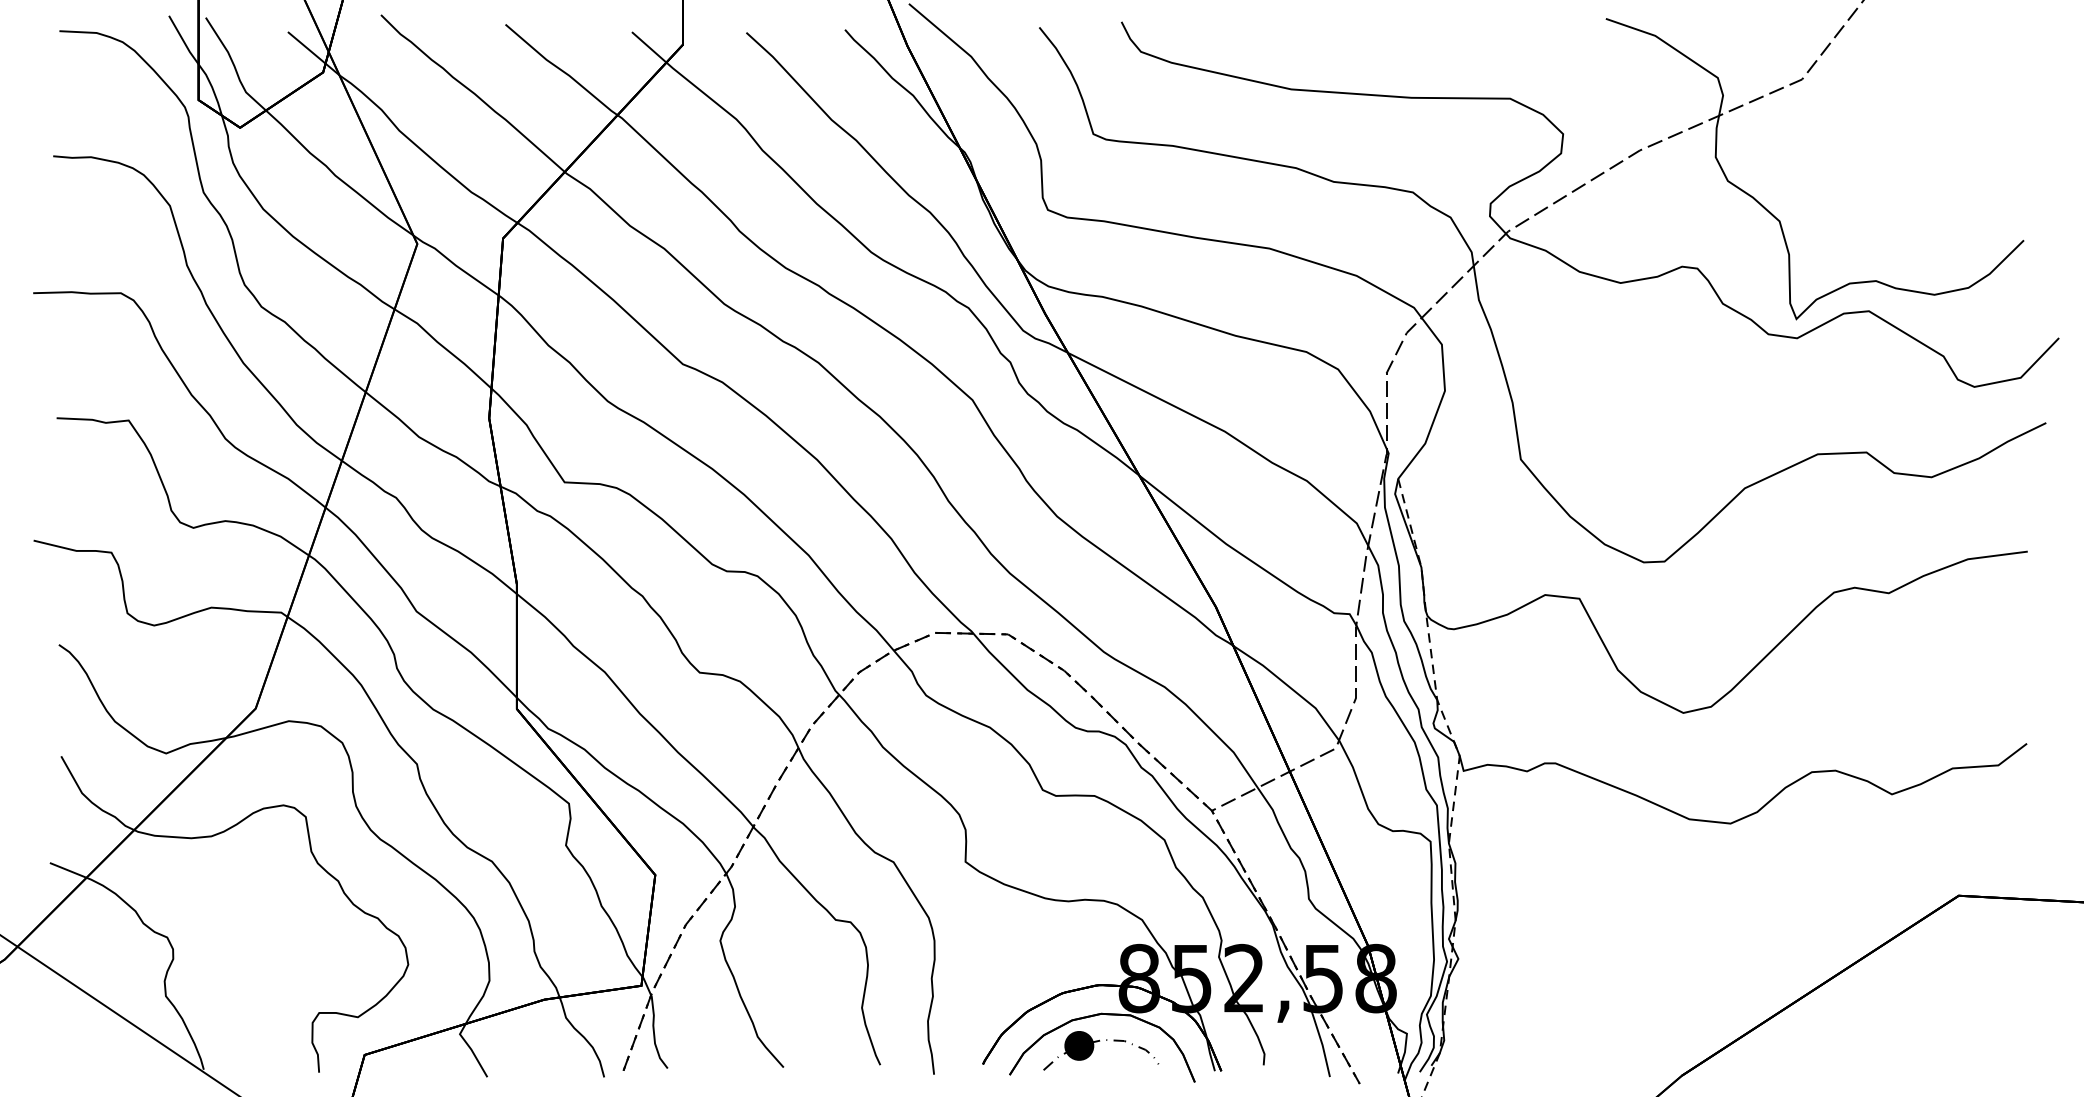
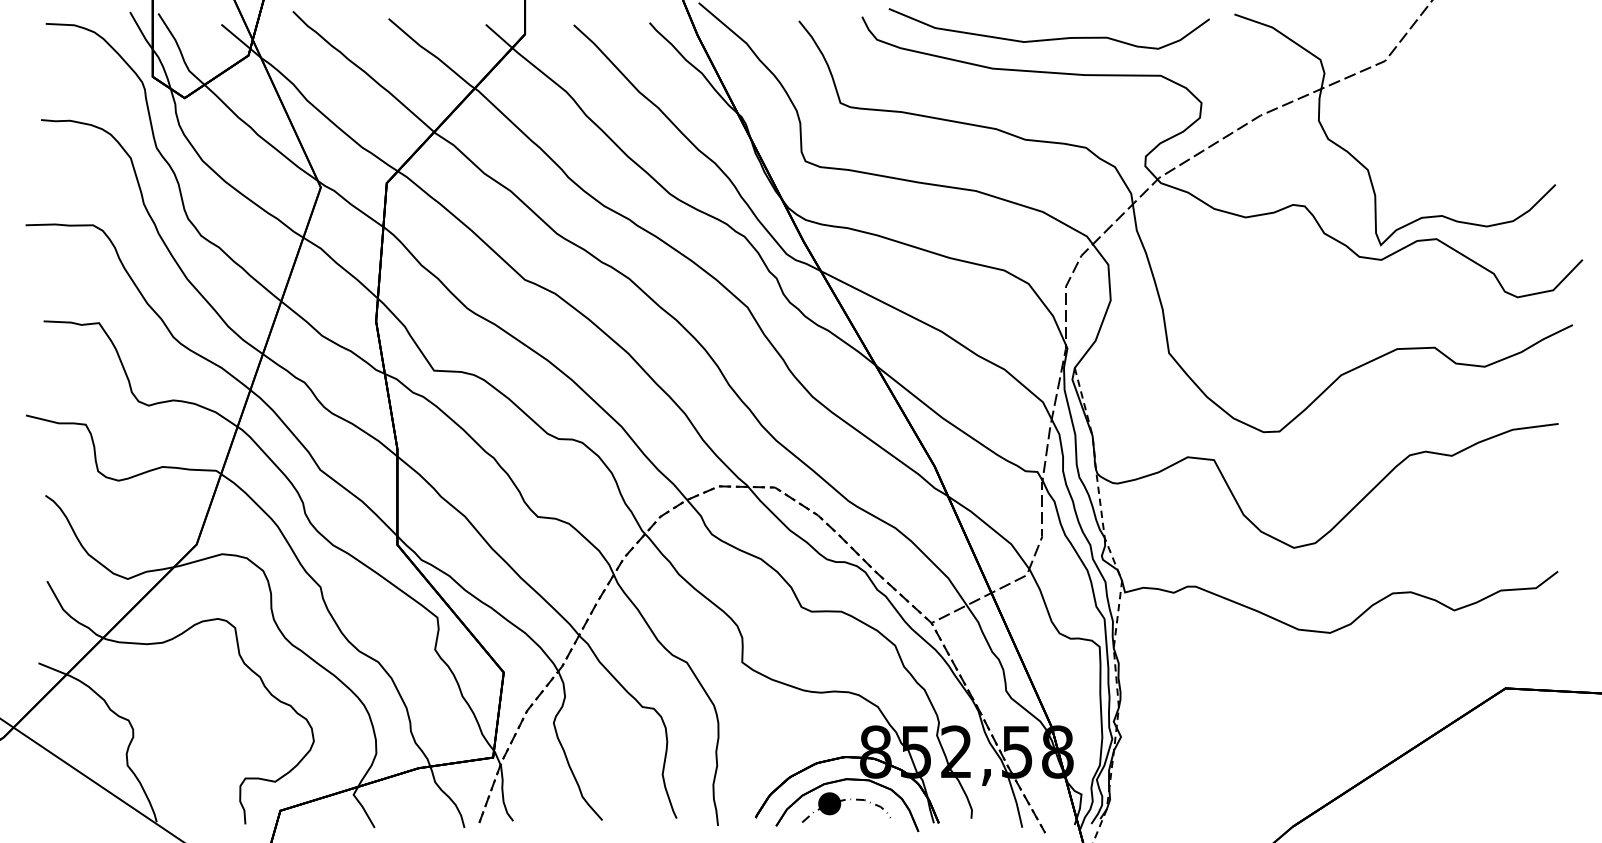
curve: (1366, 50) -> (1050, 38), added

